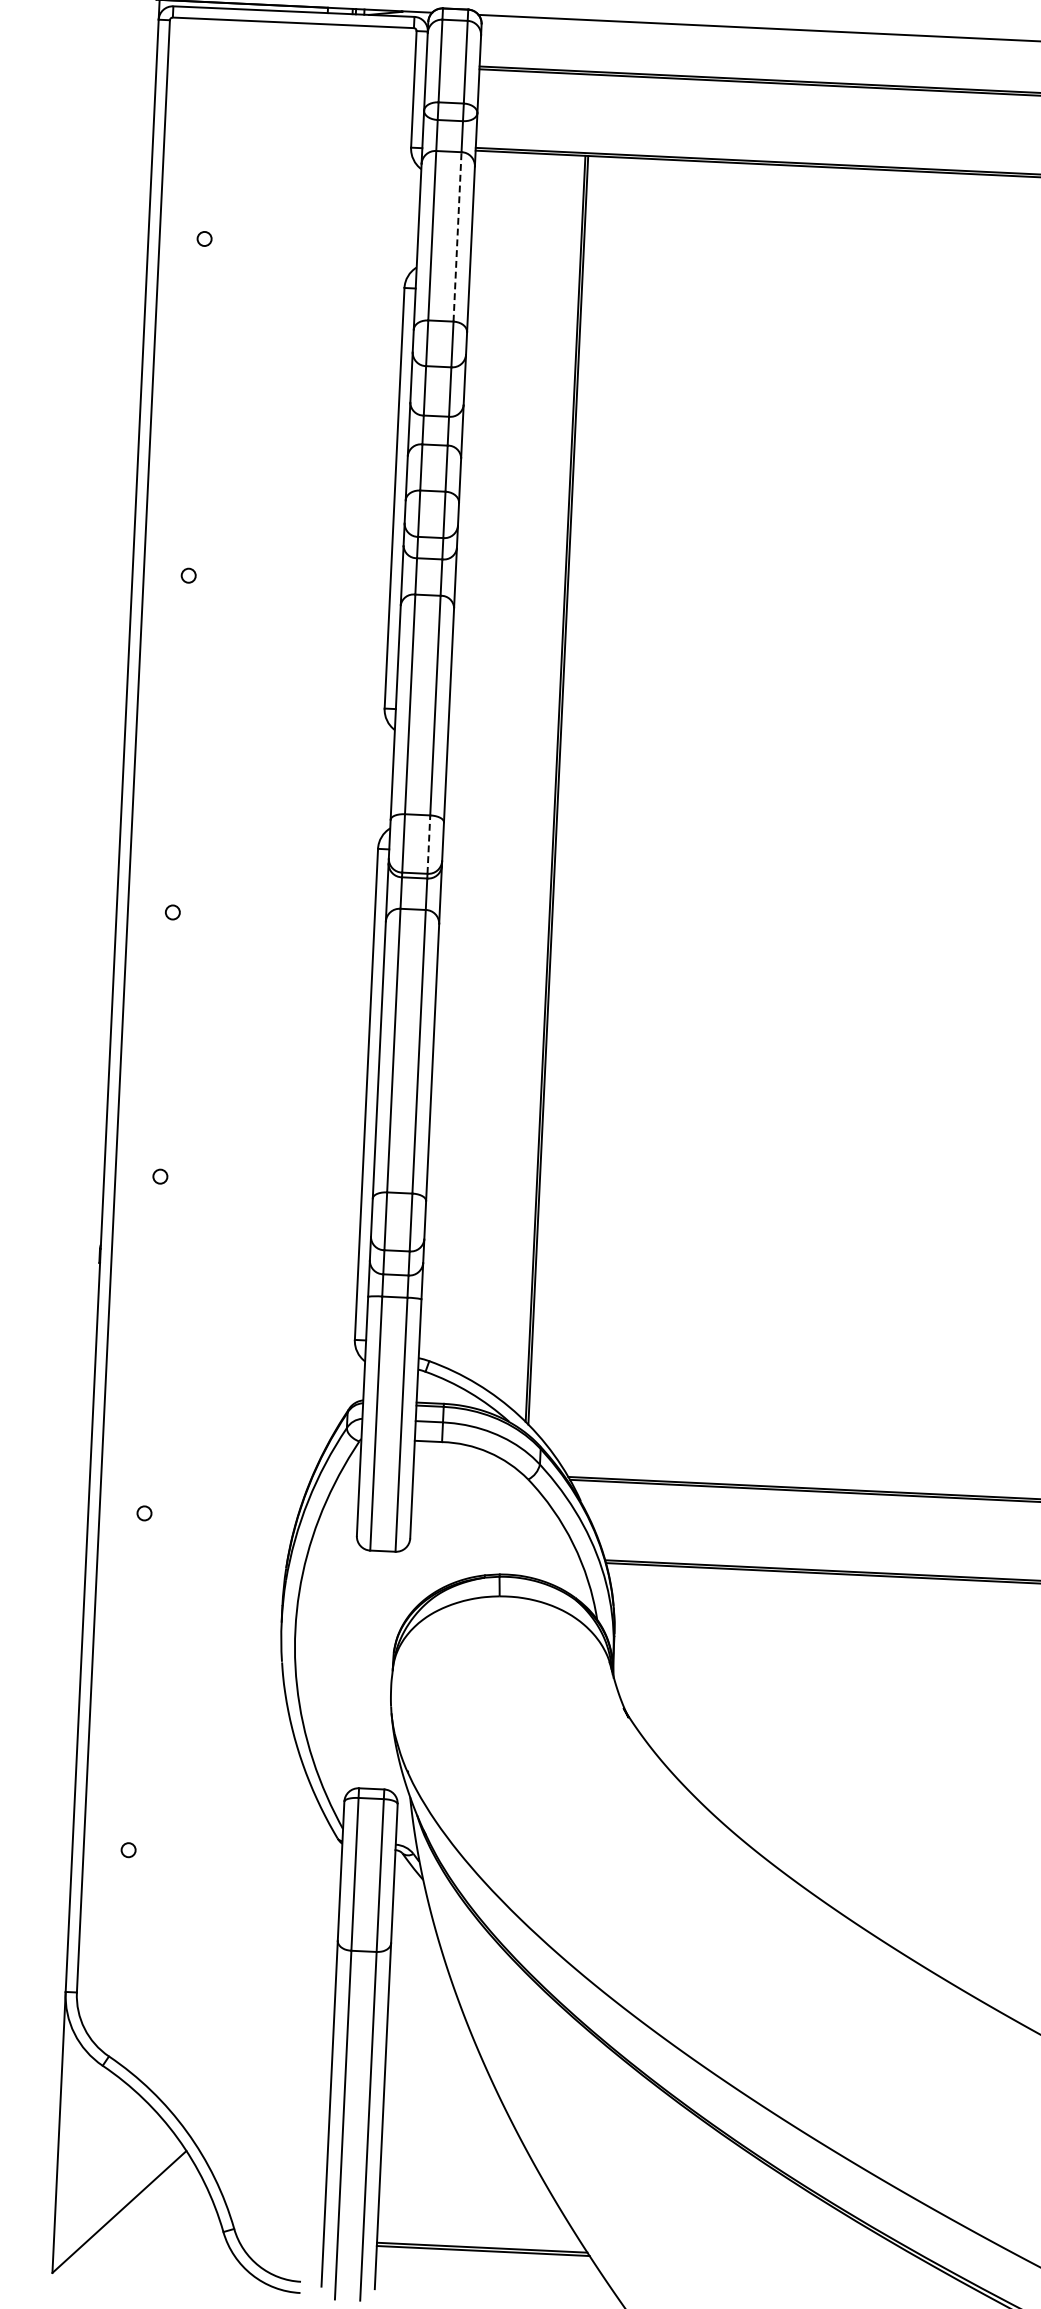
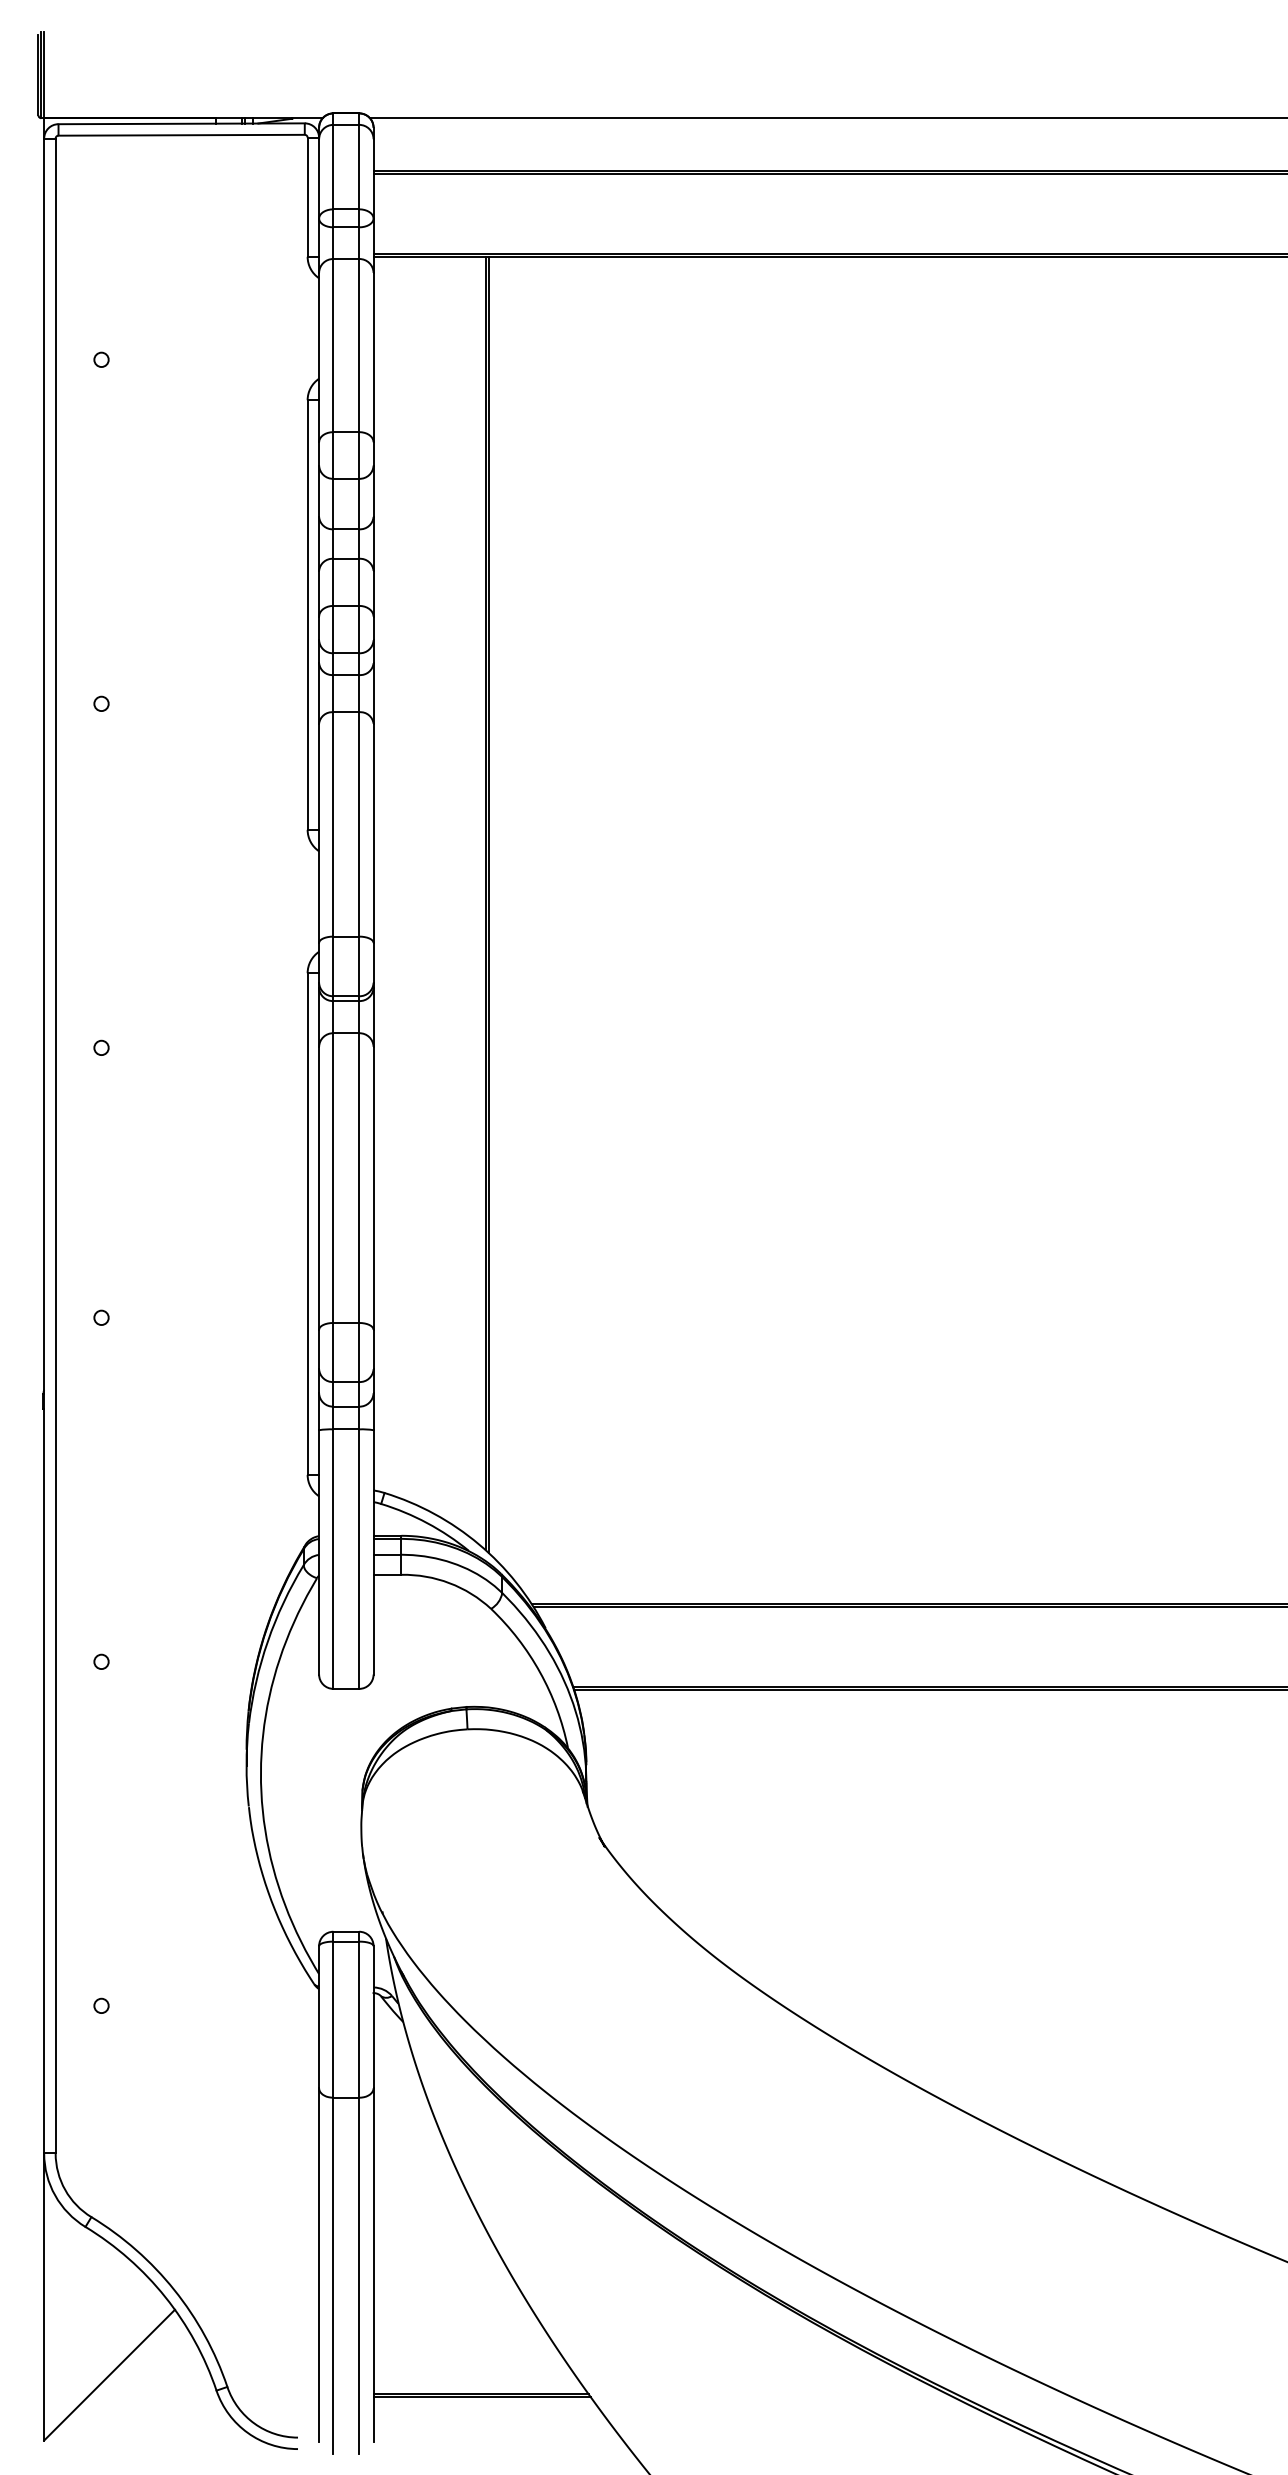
line: (457, 236) -> (359, 345), dashed -> solid
line: (429, 844) -> (359, 966), dashed -> solid

